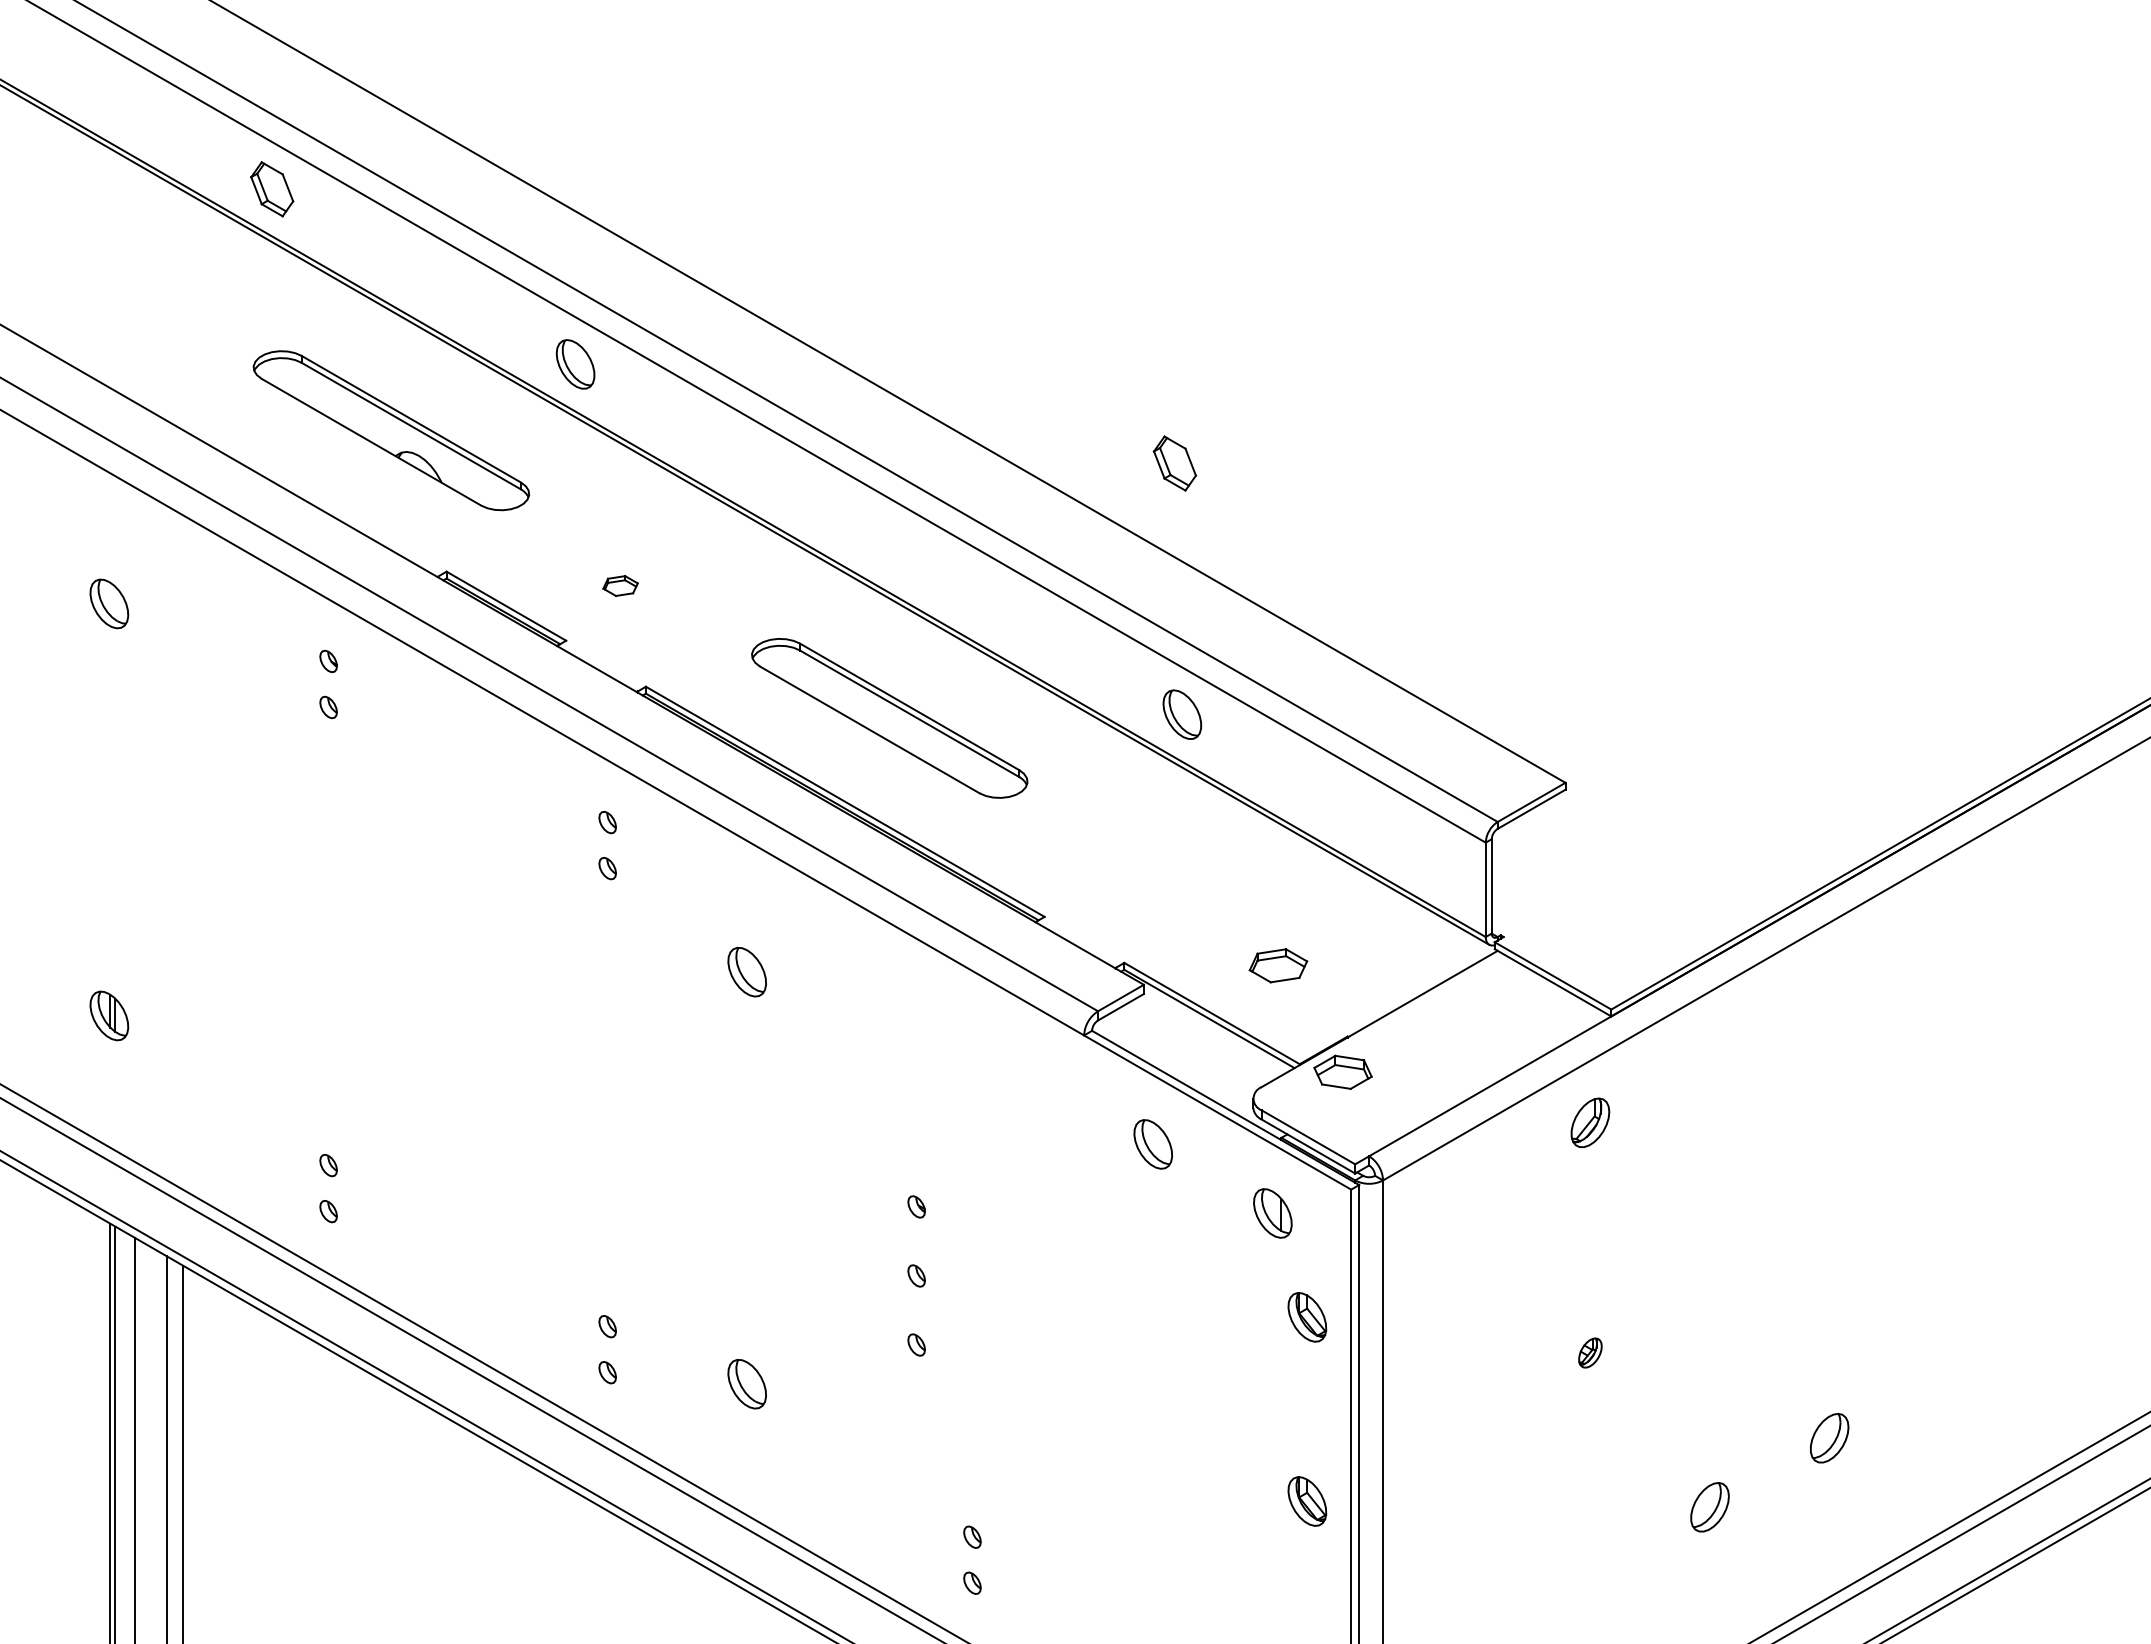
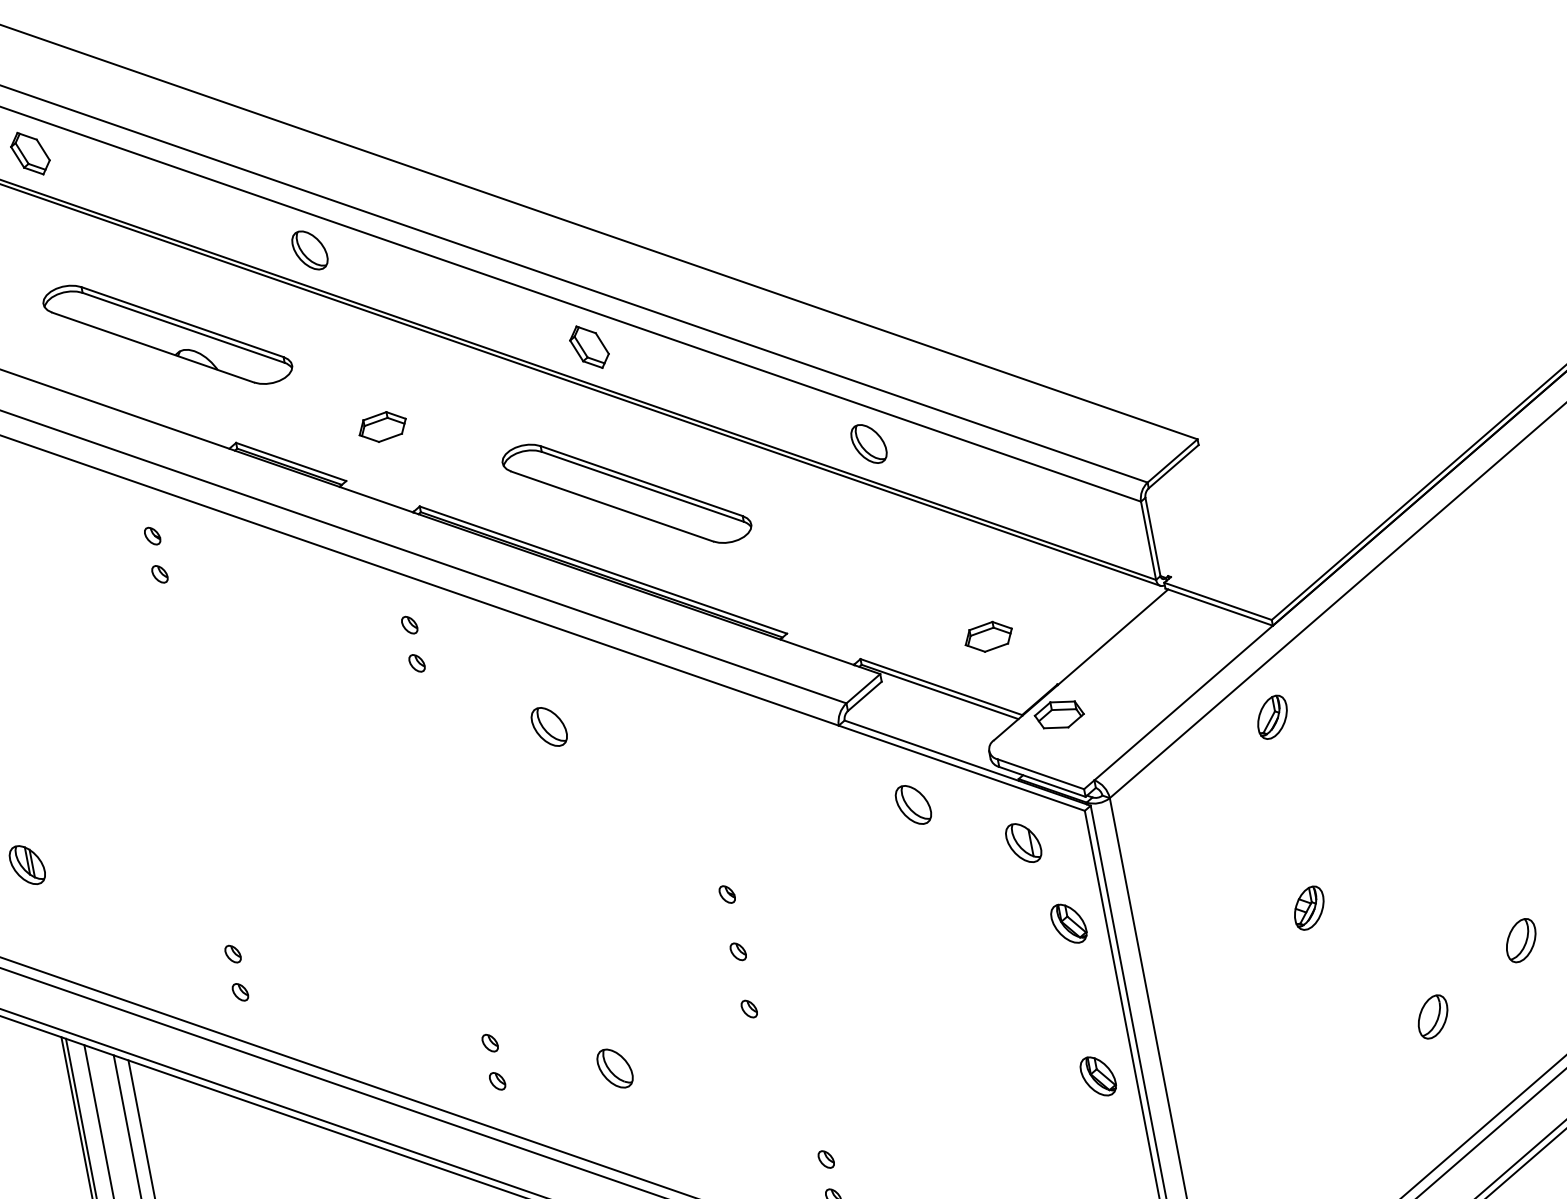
part: (1174, 463) -> (589, 347), moved
part: (620, 585) -> (382, 426), size x1.67
part: (1590, 1352) -> (1309, 907), size x1.67

